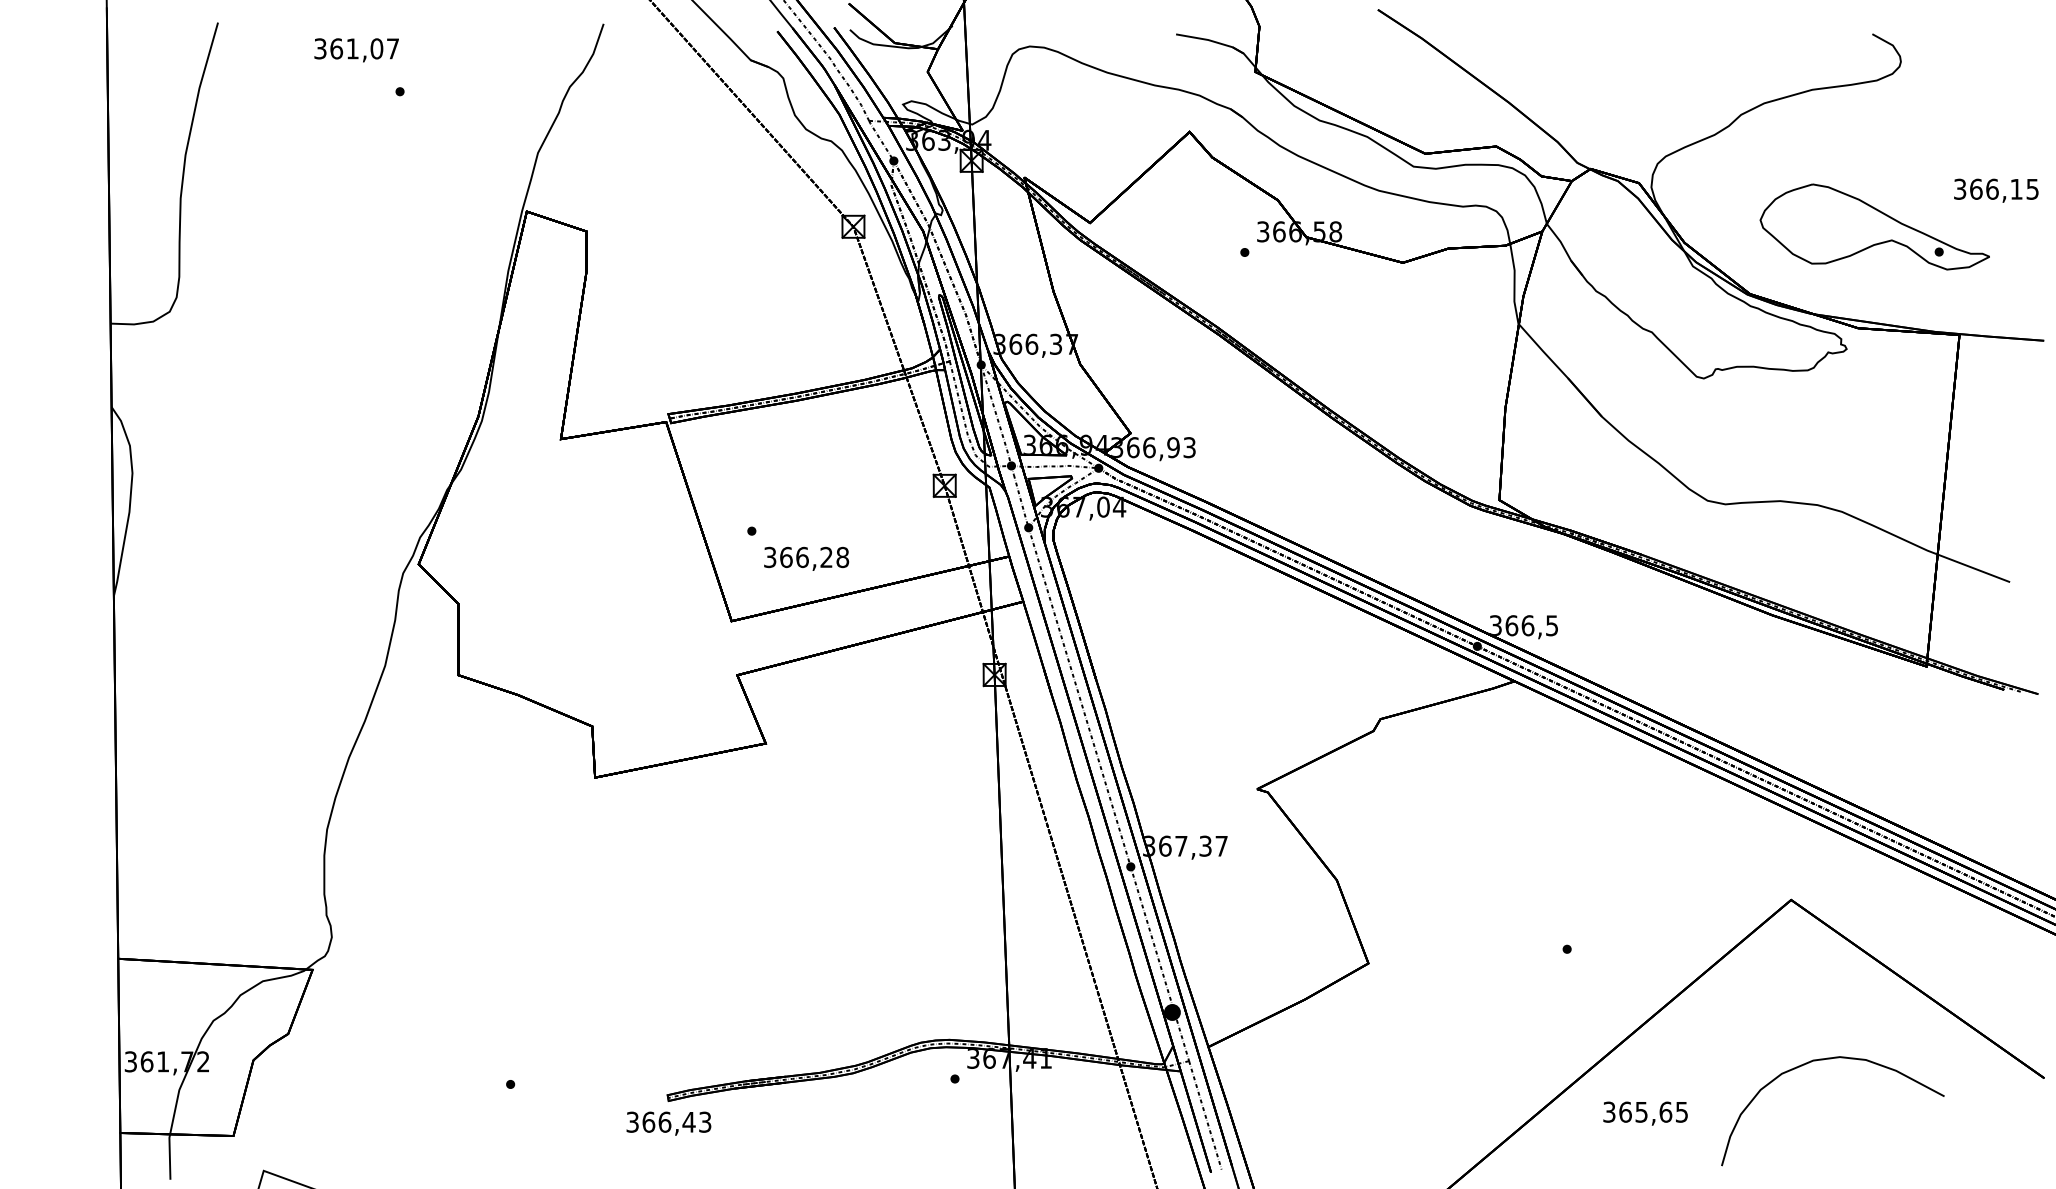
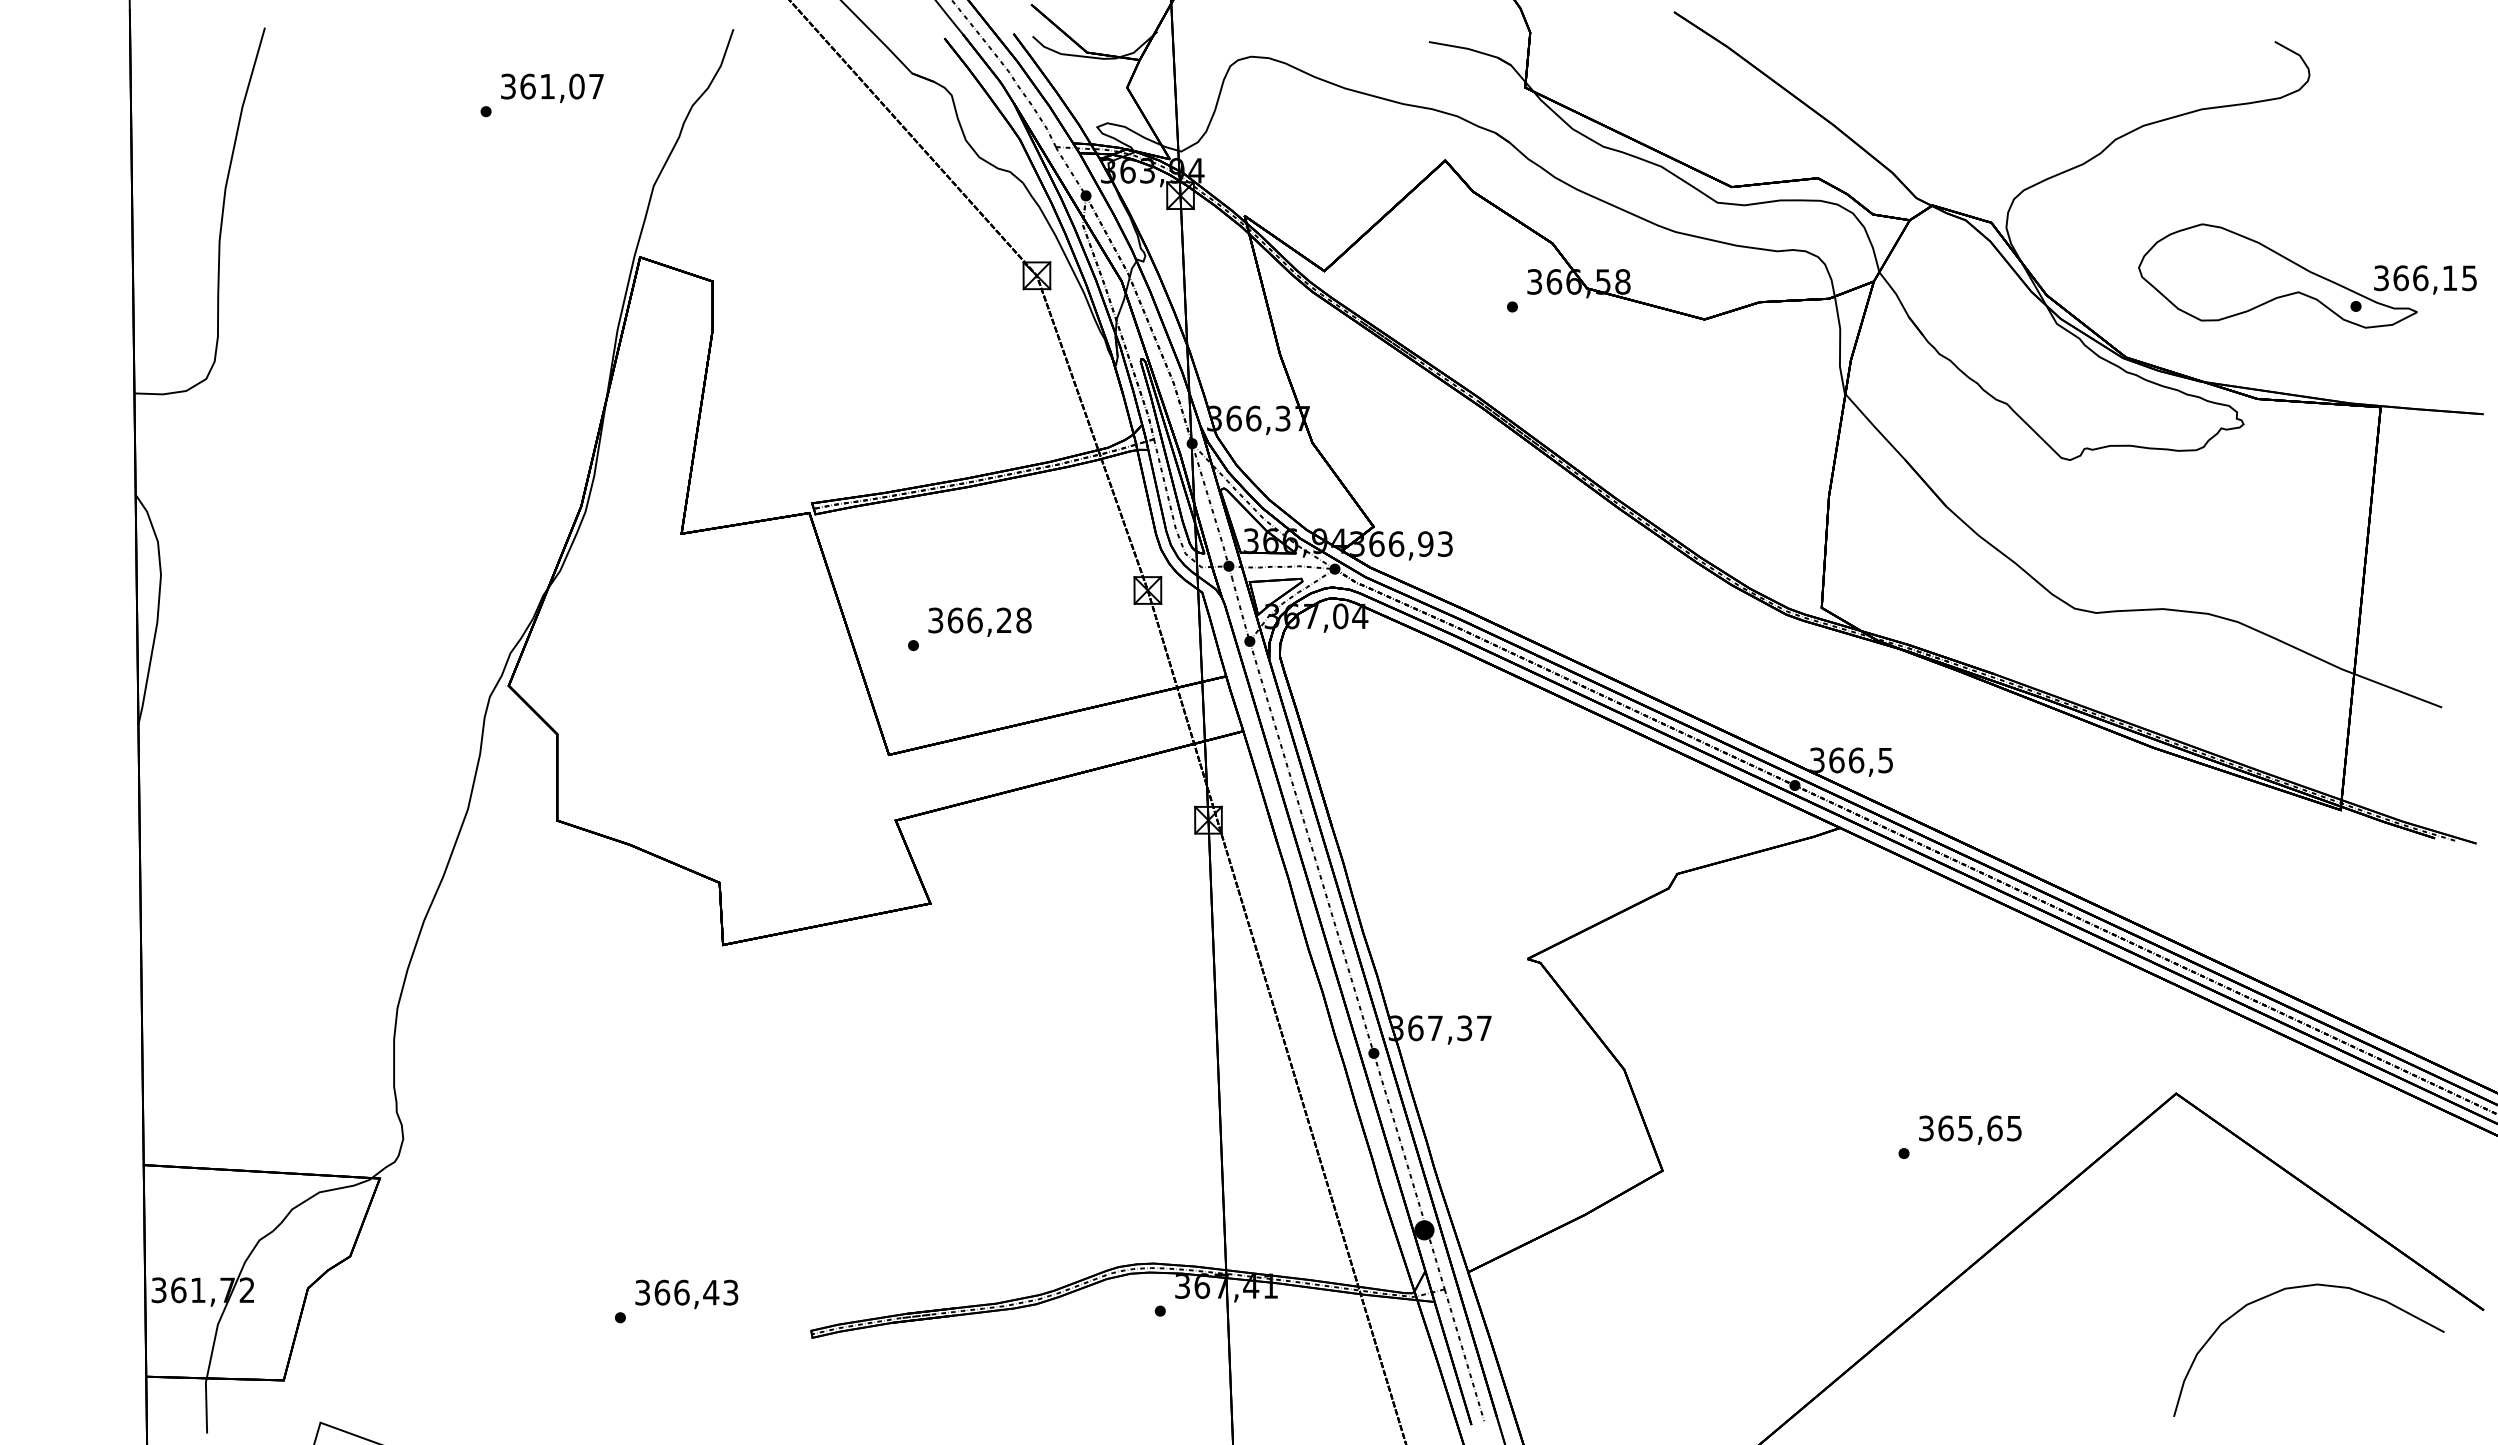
text: (356, 49) -> (552, 87), moved
text: (1996, 190) -> (2425, 279), moved
text: (806, 558) -> (979, 621), moved
curve: (1829, 1059) -> (2304, 1287), moved
text: (1645, 1113) -> (1970, 1129), moved
text: (668, 1123) -> (686, 1294), moved

